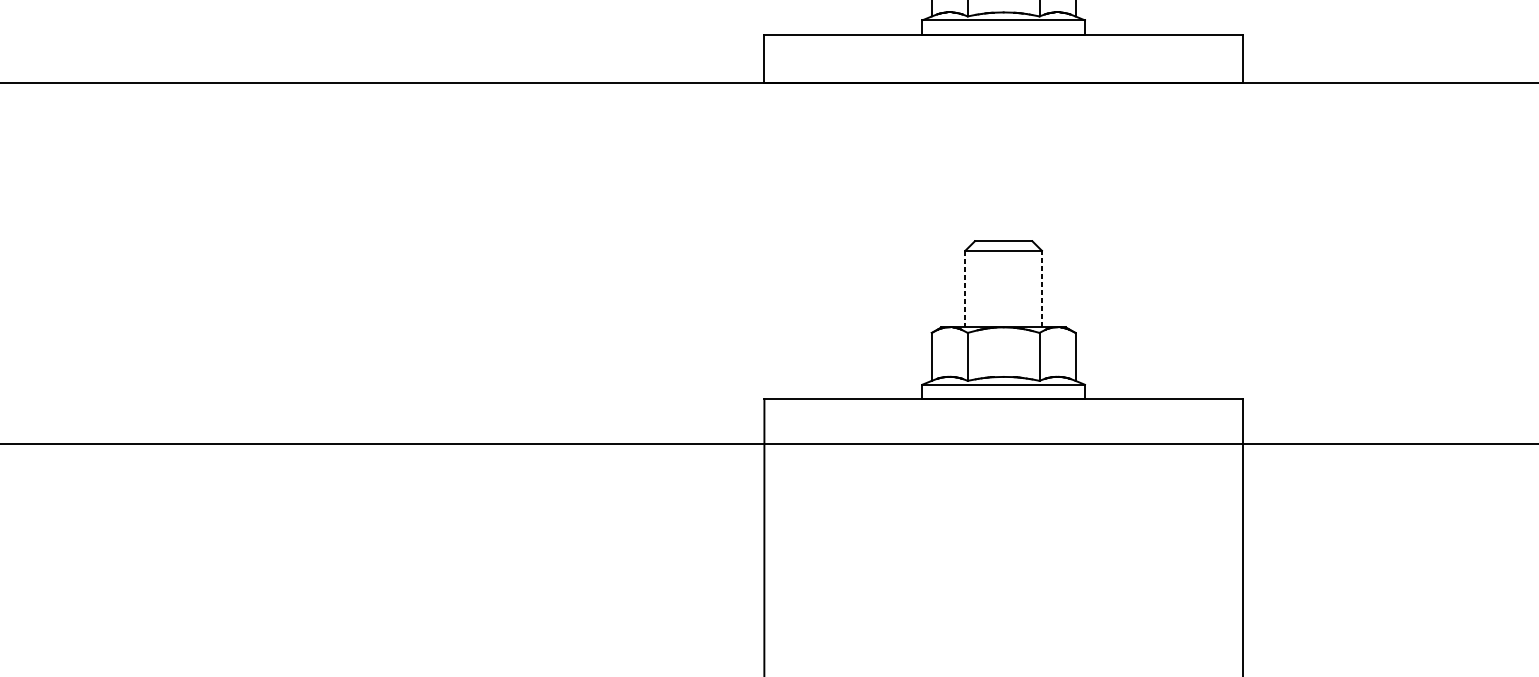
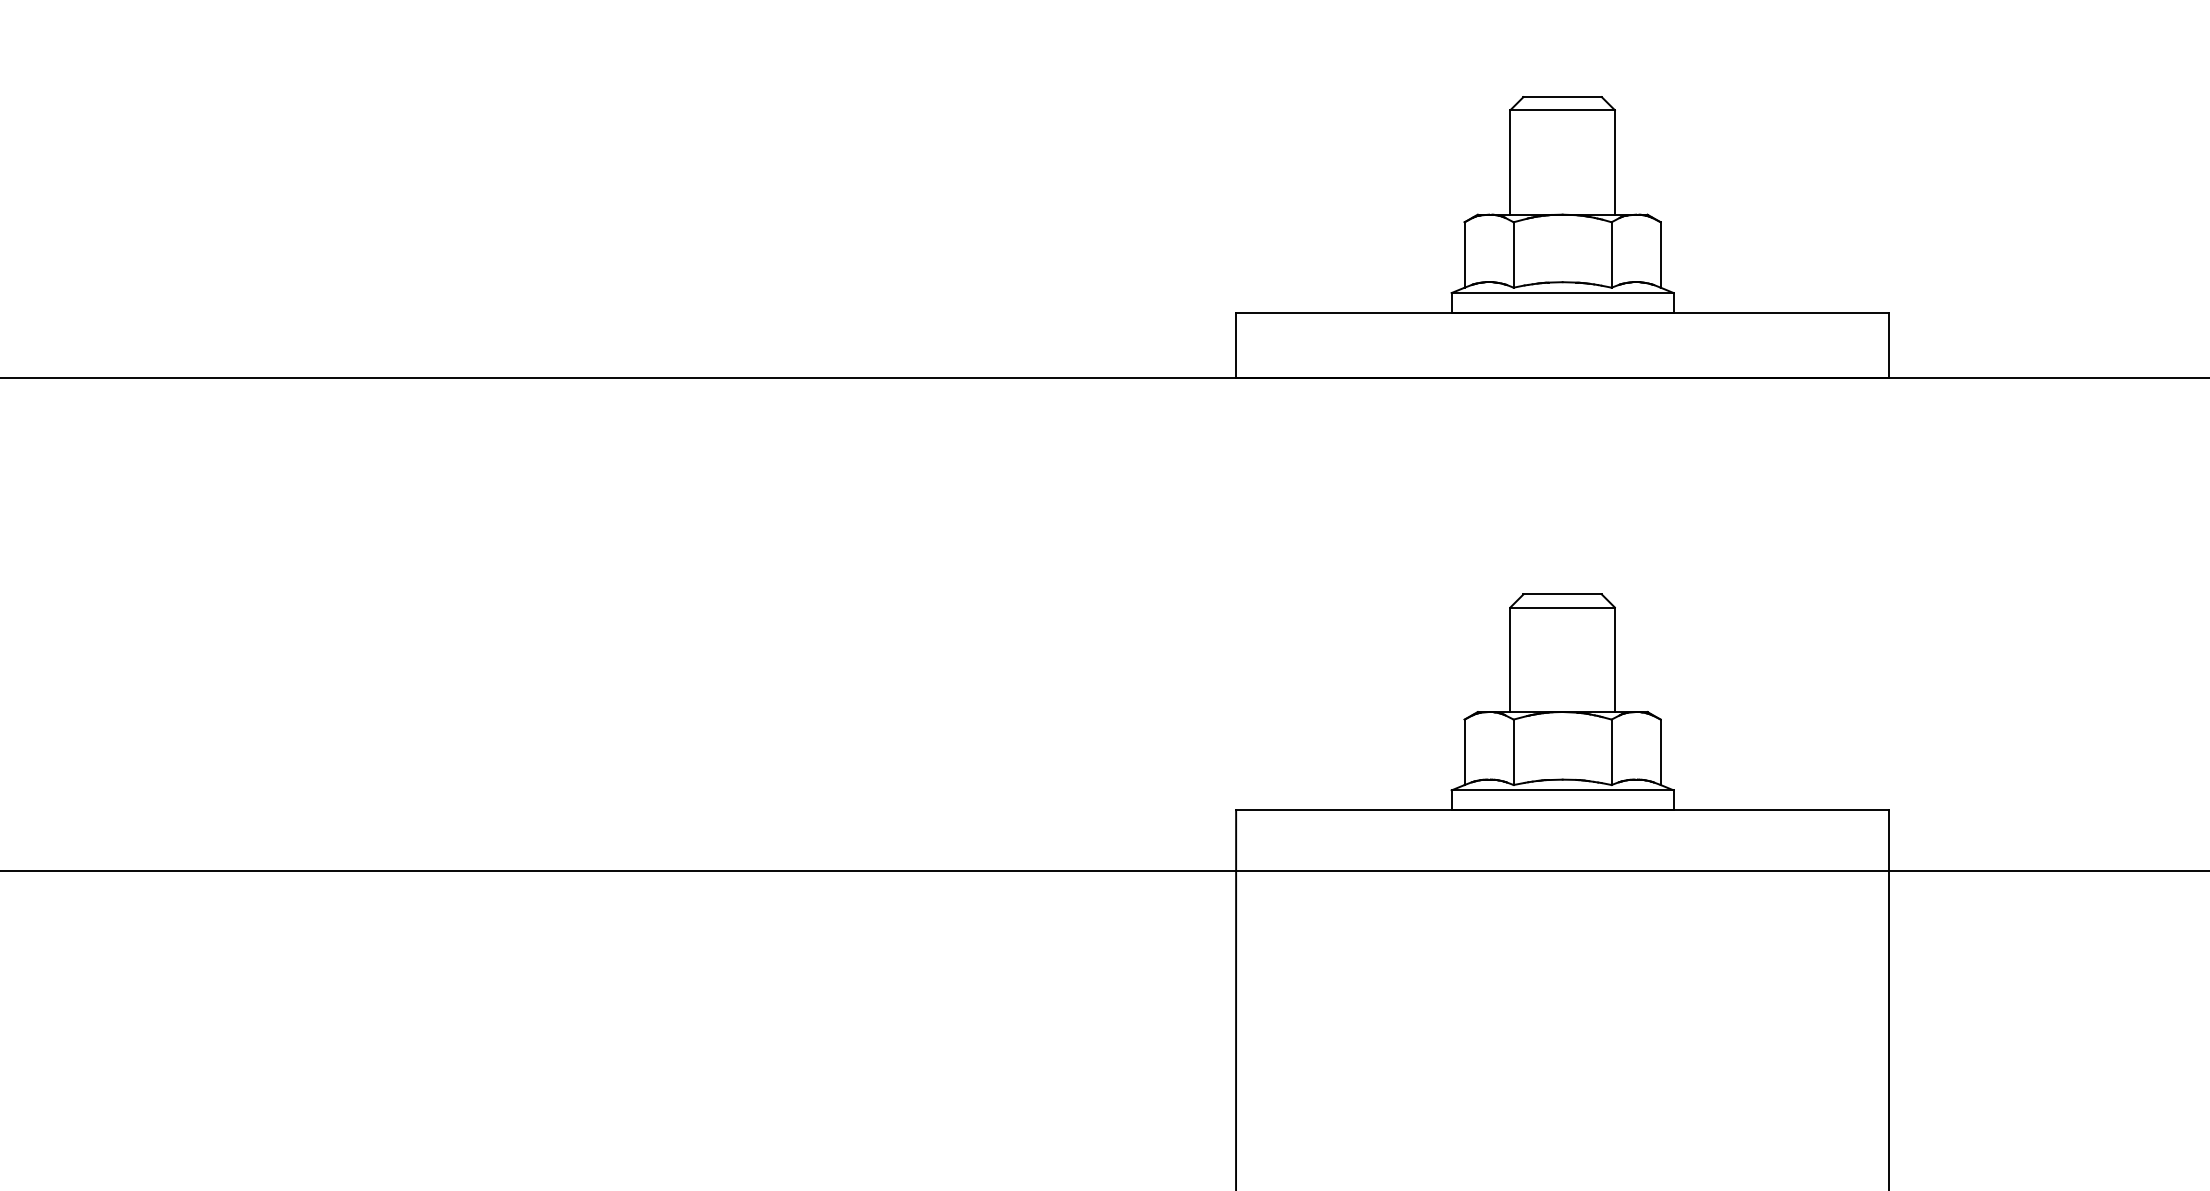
line: (1041, 288) -> (1614, 659), dashed -> solid
line: (965, 289) -> (1510, 660), dashed -> solid

